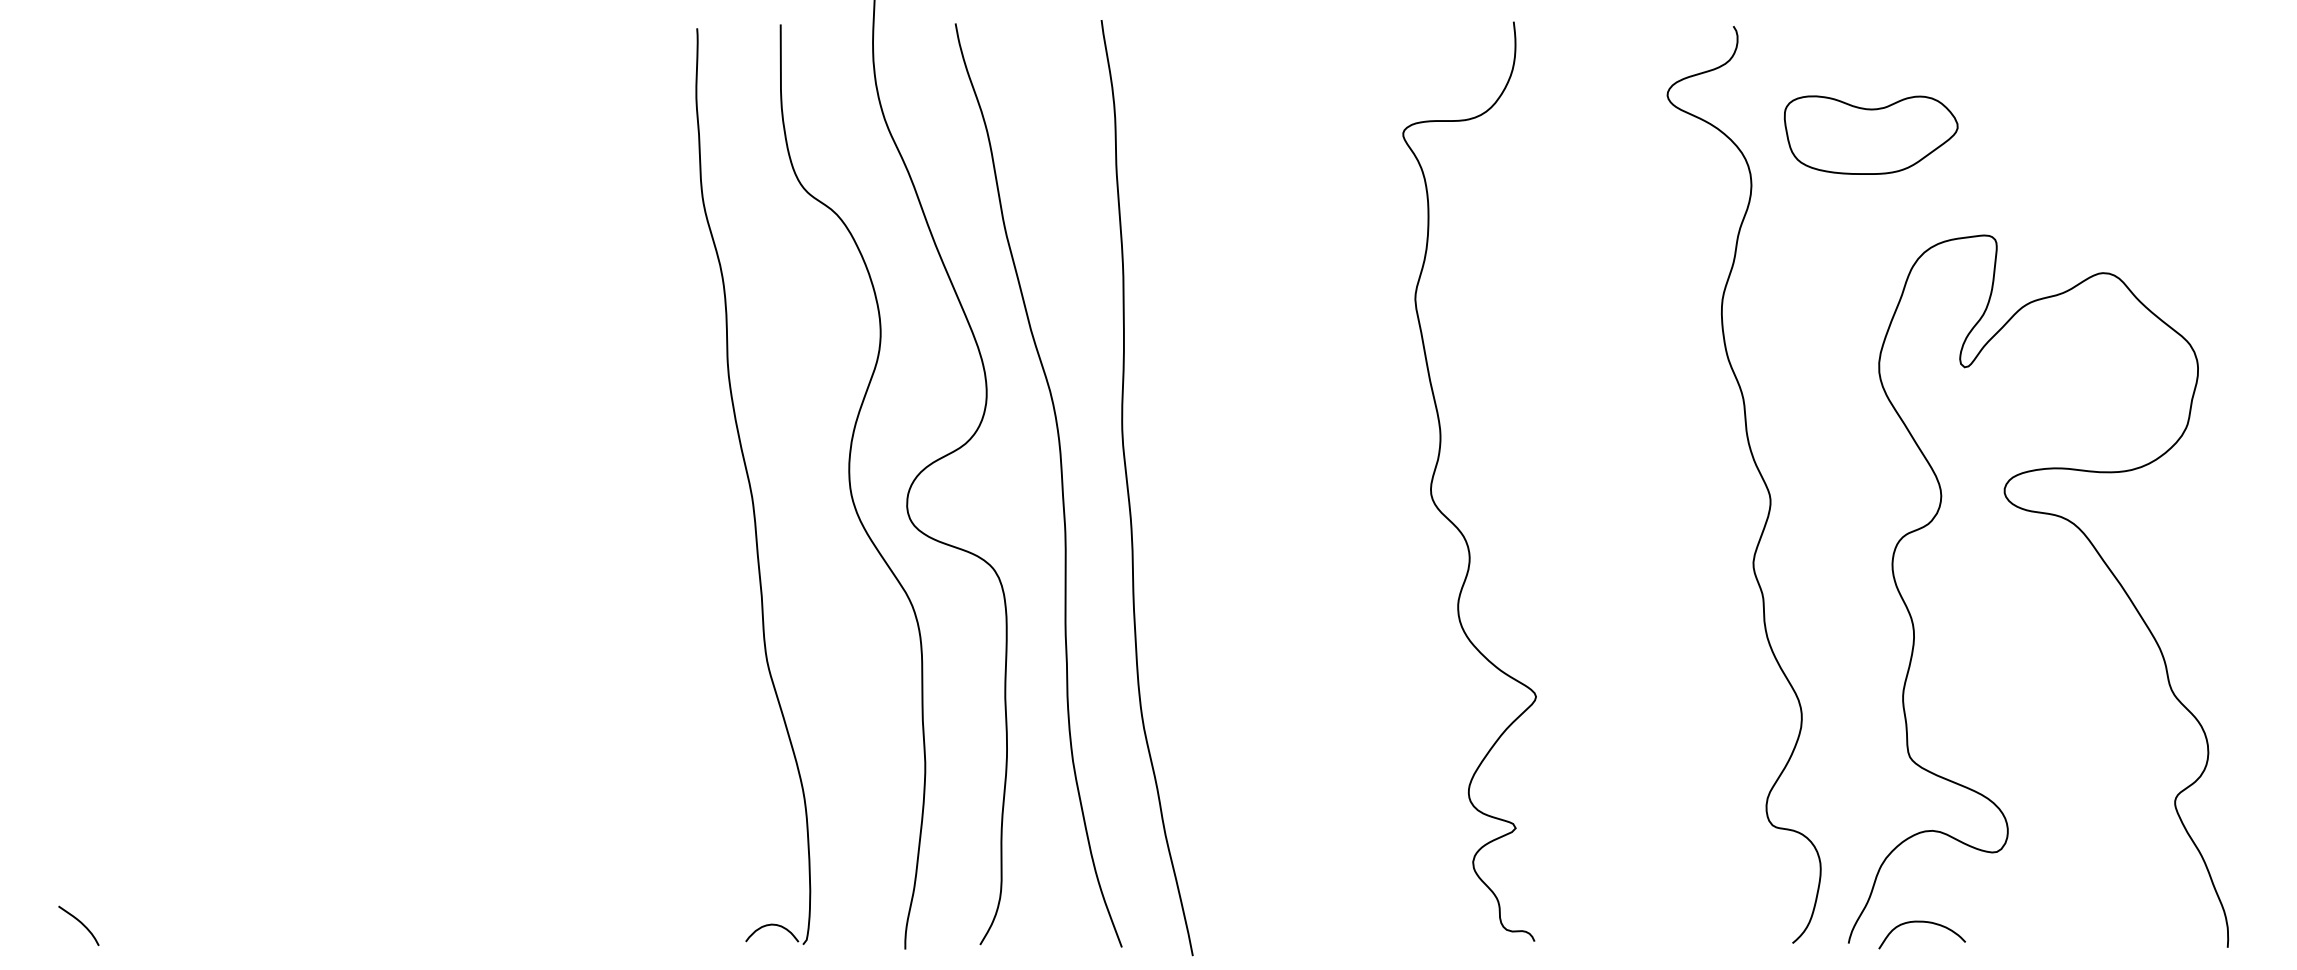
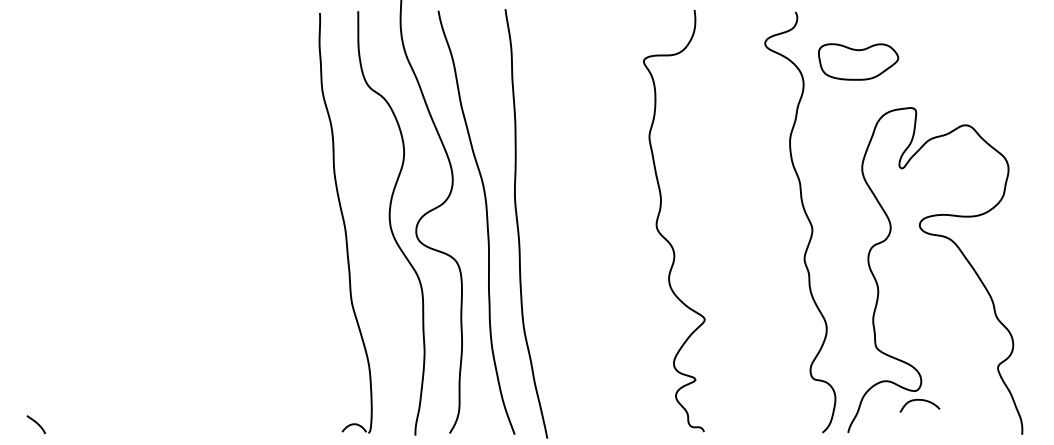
curve: (1921, 923) -> (919, 400), moved

